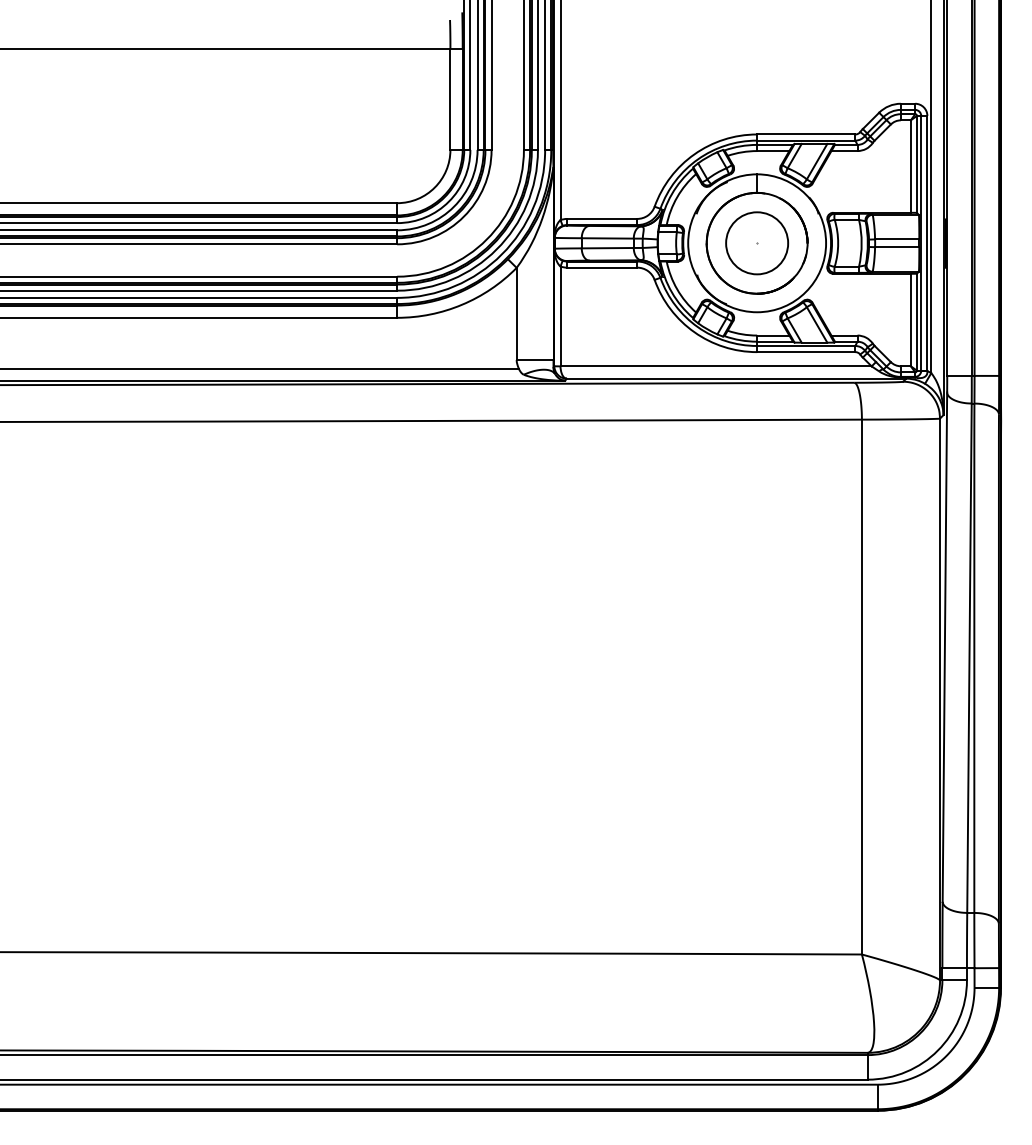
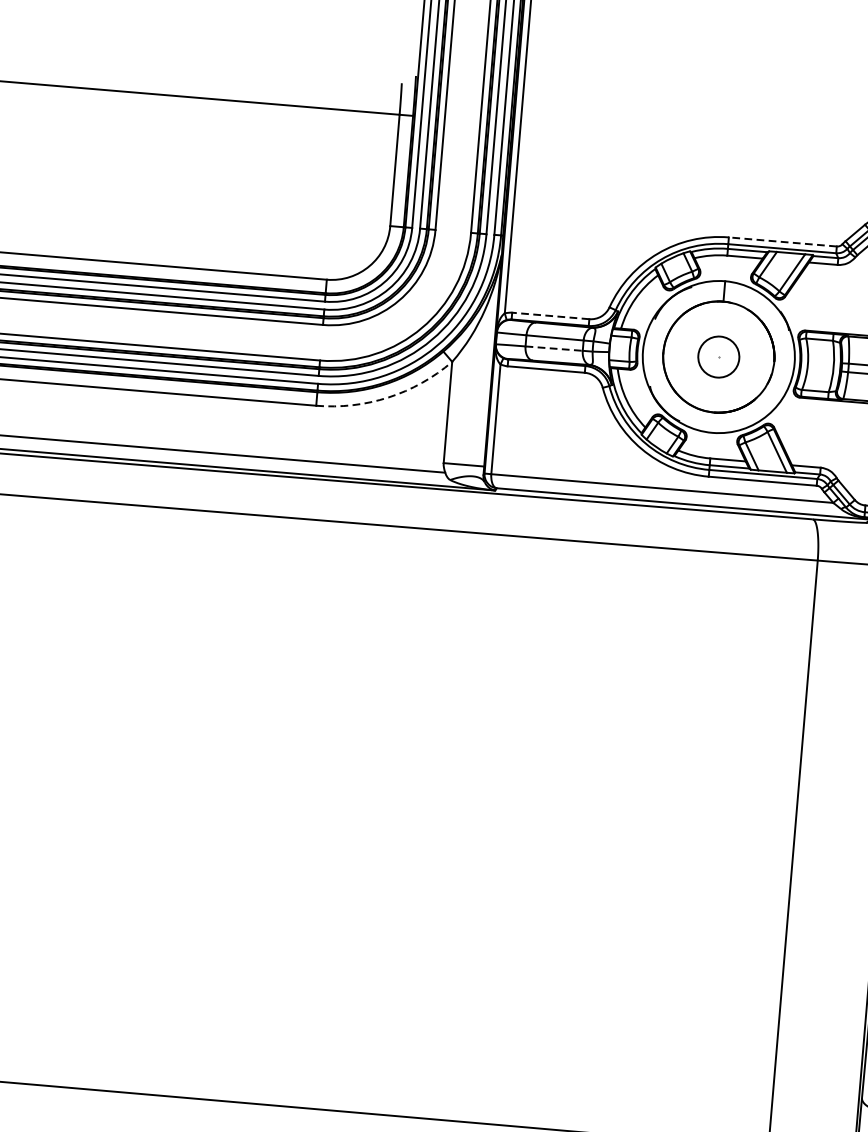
line: (805, 134) -> (782, 241), solid -> dashed
line: (601, 218) -> (550, 315), solid -> dashed
circle: (757, 243) -> (719, 357), size x0.6
line: (608, 248) -> (554, 349), solid -> dashed
arc: (461, 304) -> (388, 397), solid -> dashed

